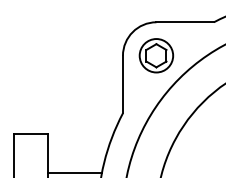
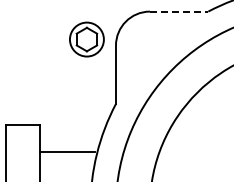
line: (185, 22) -> (179, 11), solid -> dashed
part: (156, 55) -> (86, 39), moved
line: (74, 172) -> (66, 152), moved

